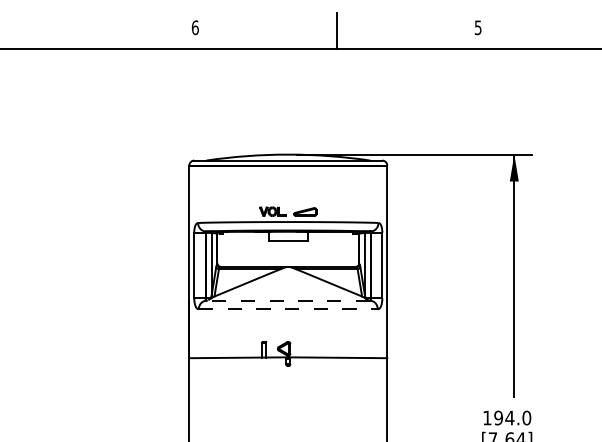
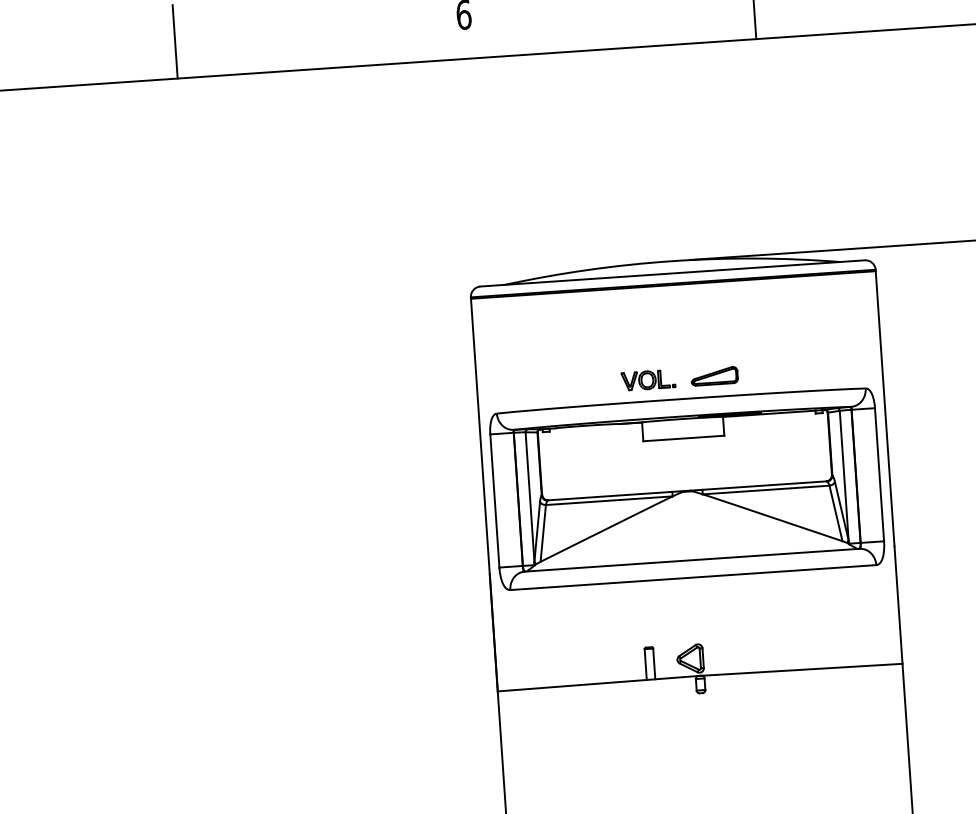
line: (53, 31) -> (174, 42), added
line: (288, 300) -> (692, 559), dashed -> solid
line: (288, 309) -> (693, 577), dashed -> solid

